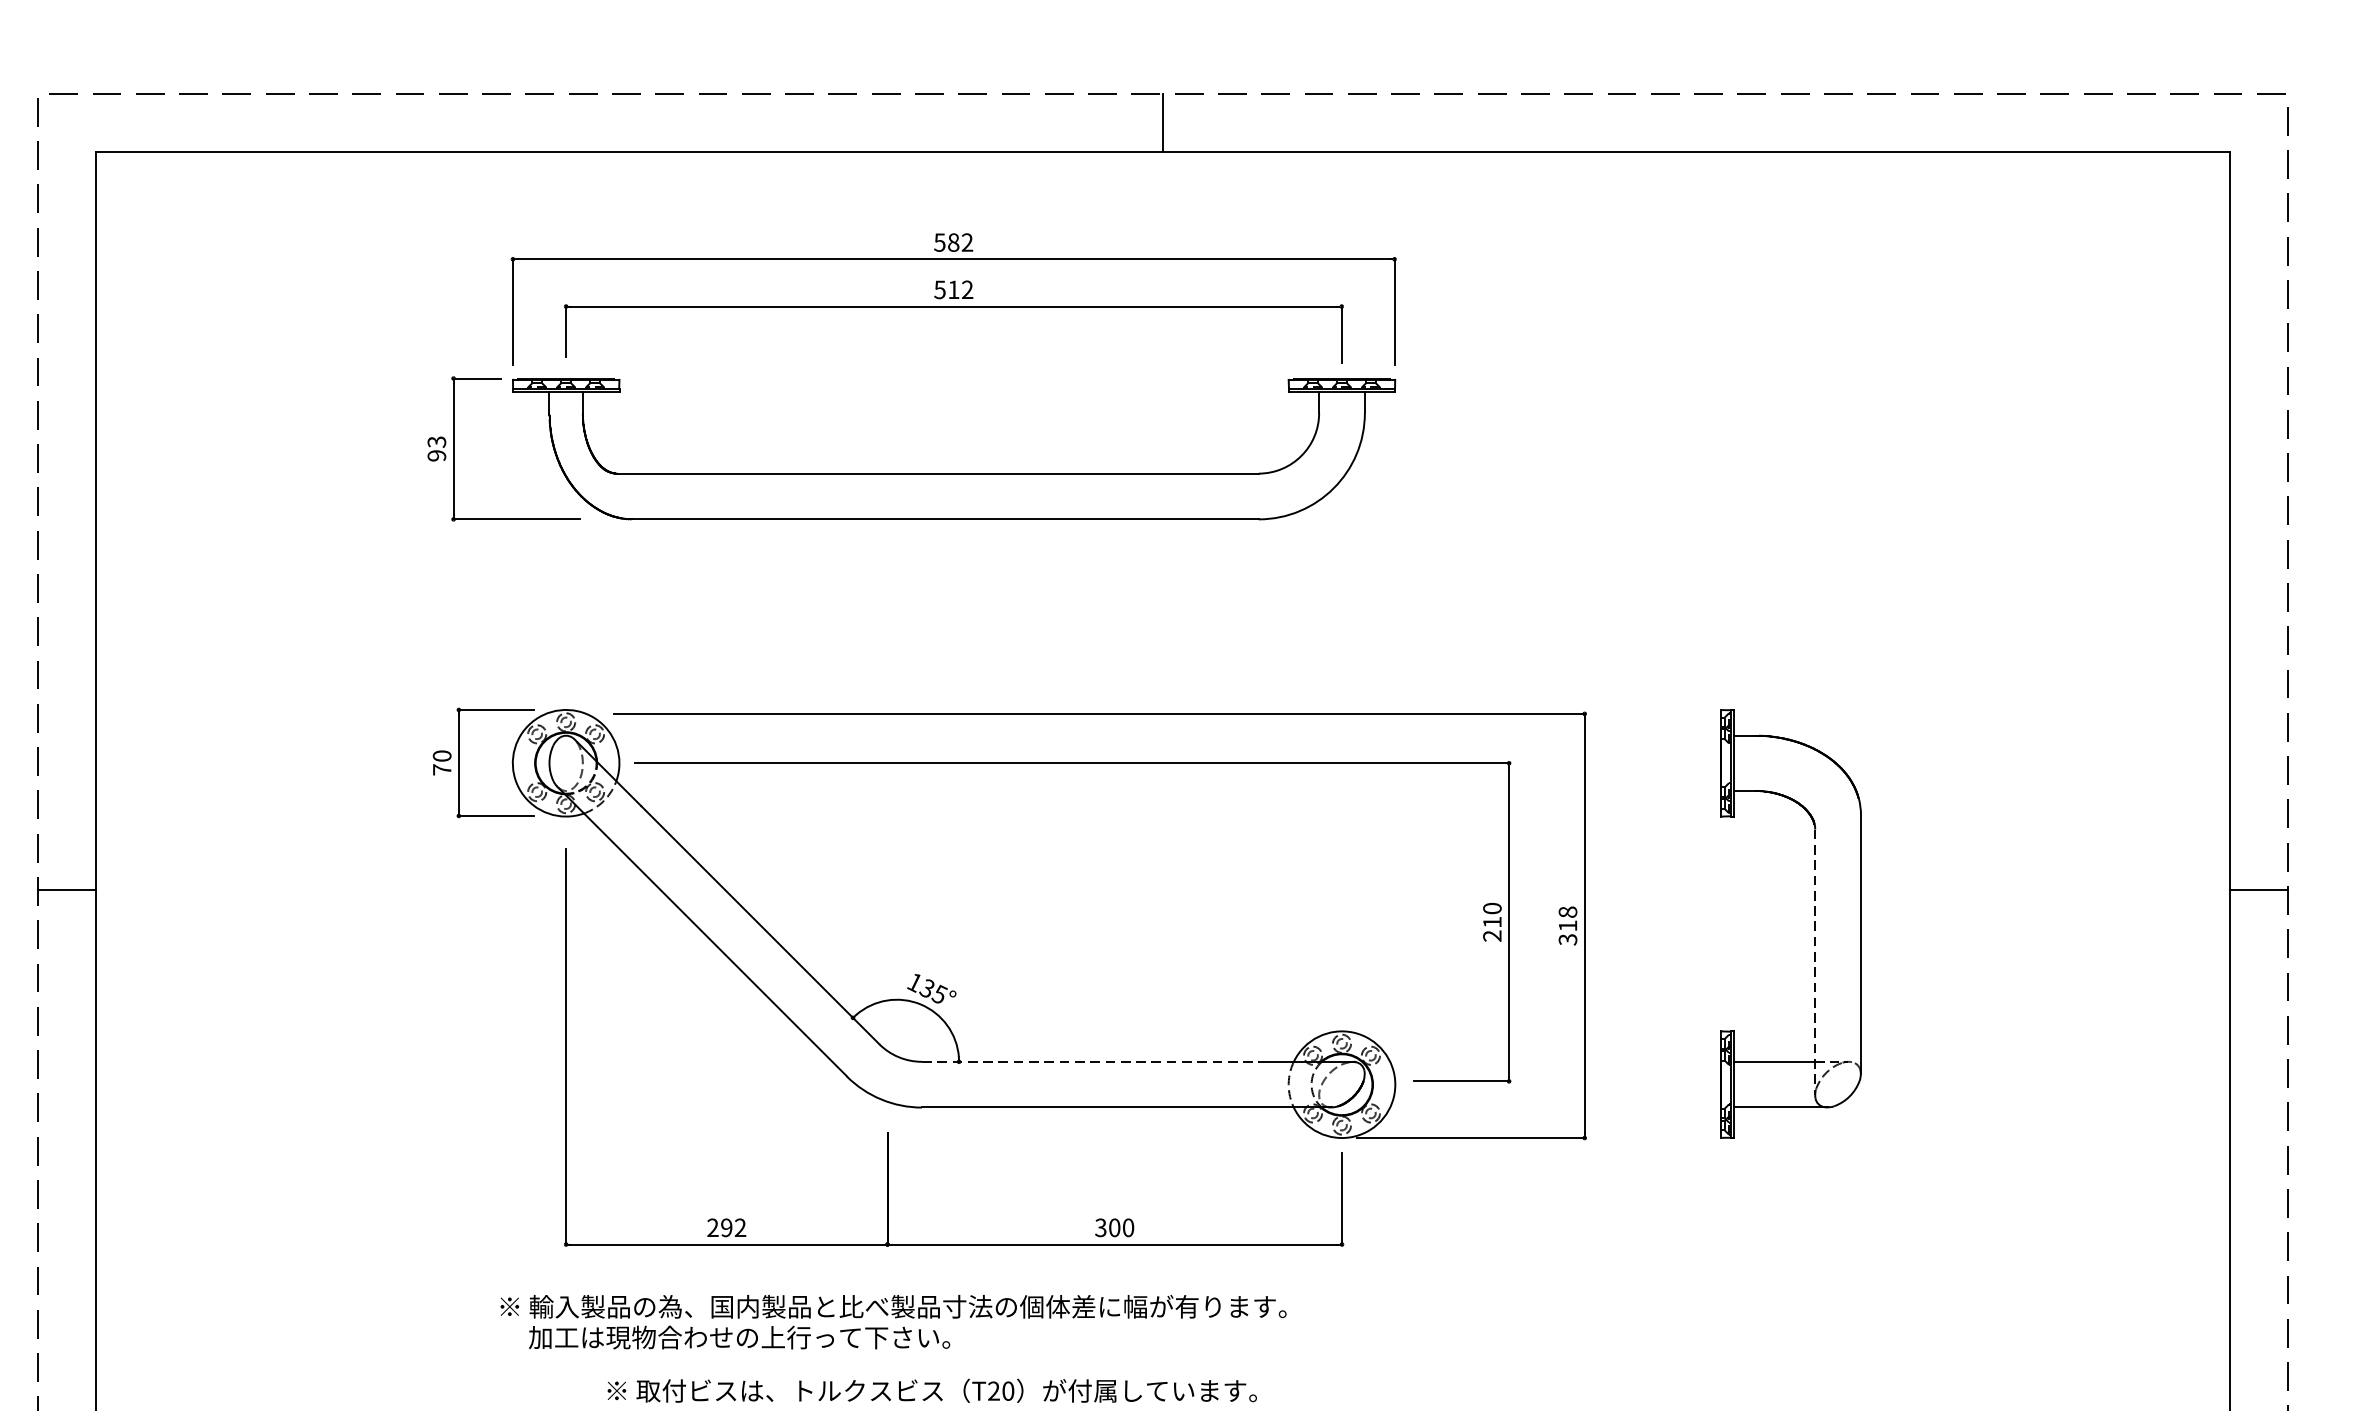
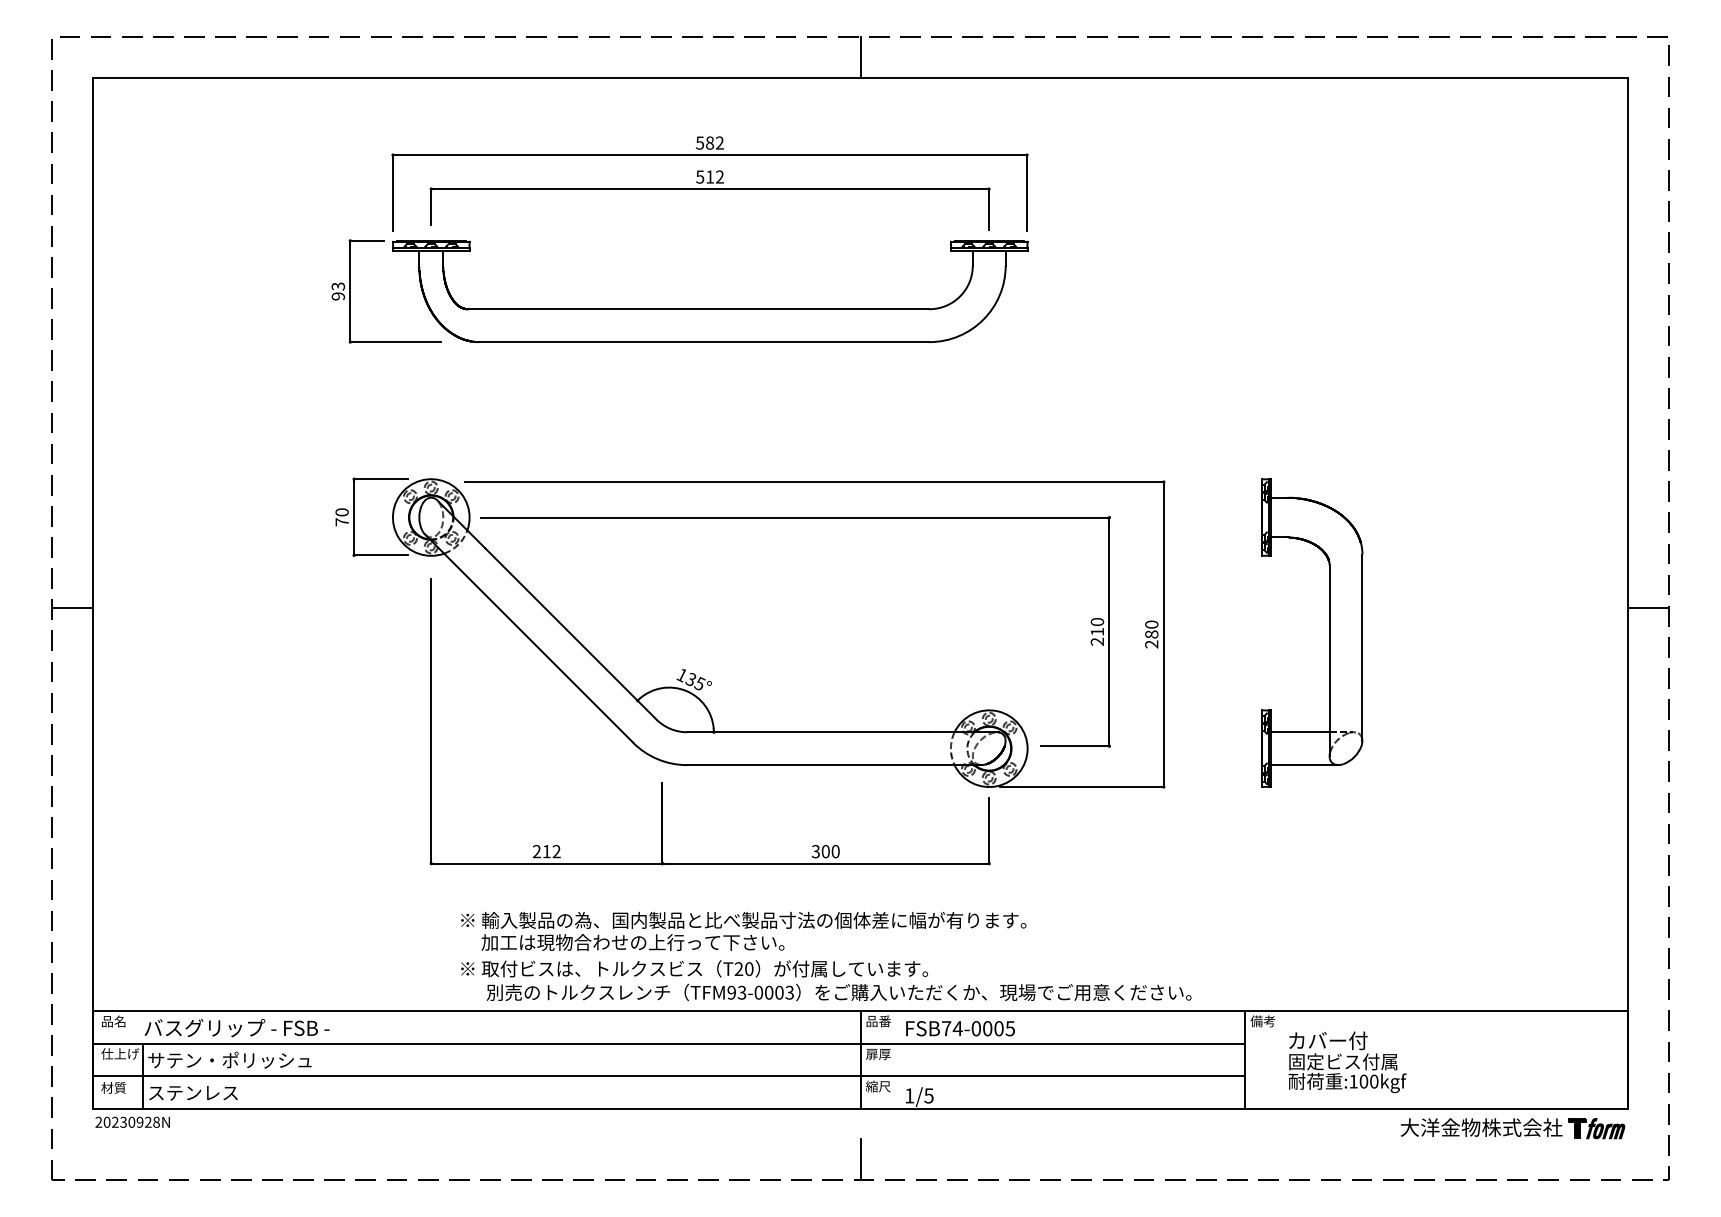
text: (1567, 925) -> (1151, 634), 318 -> 280
line: (1815, 963) -> (1329, 661), dashed -> solid
line: (1090, 1062) -> (808, 732), dashed -> solid
text: (726, 1227) -> (546, 851), 292 -> 212
text: (893, 1320) -> (743, 930), moved

